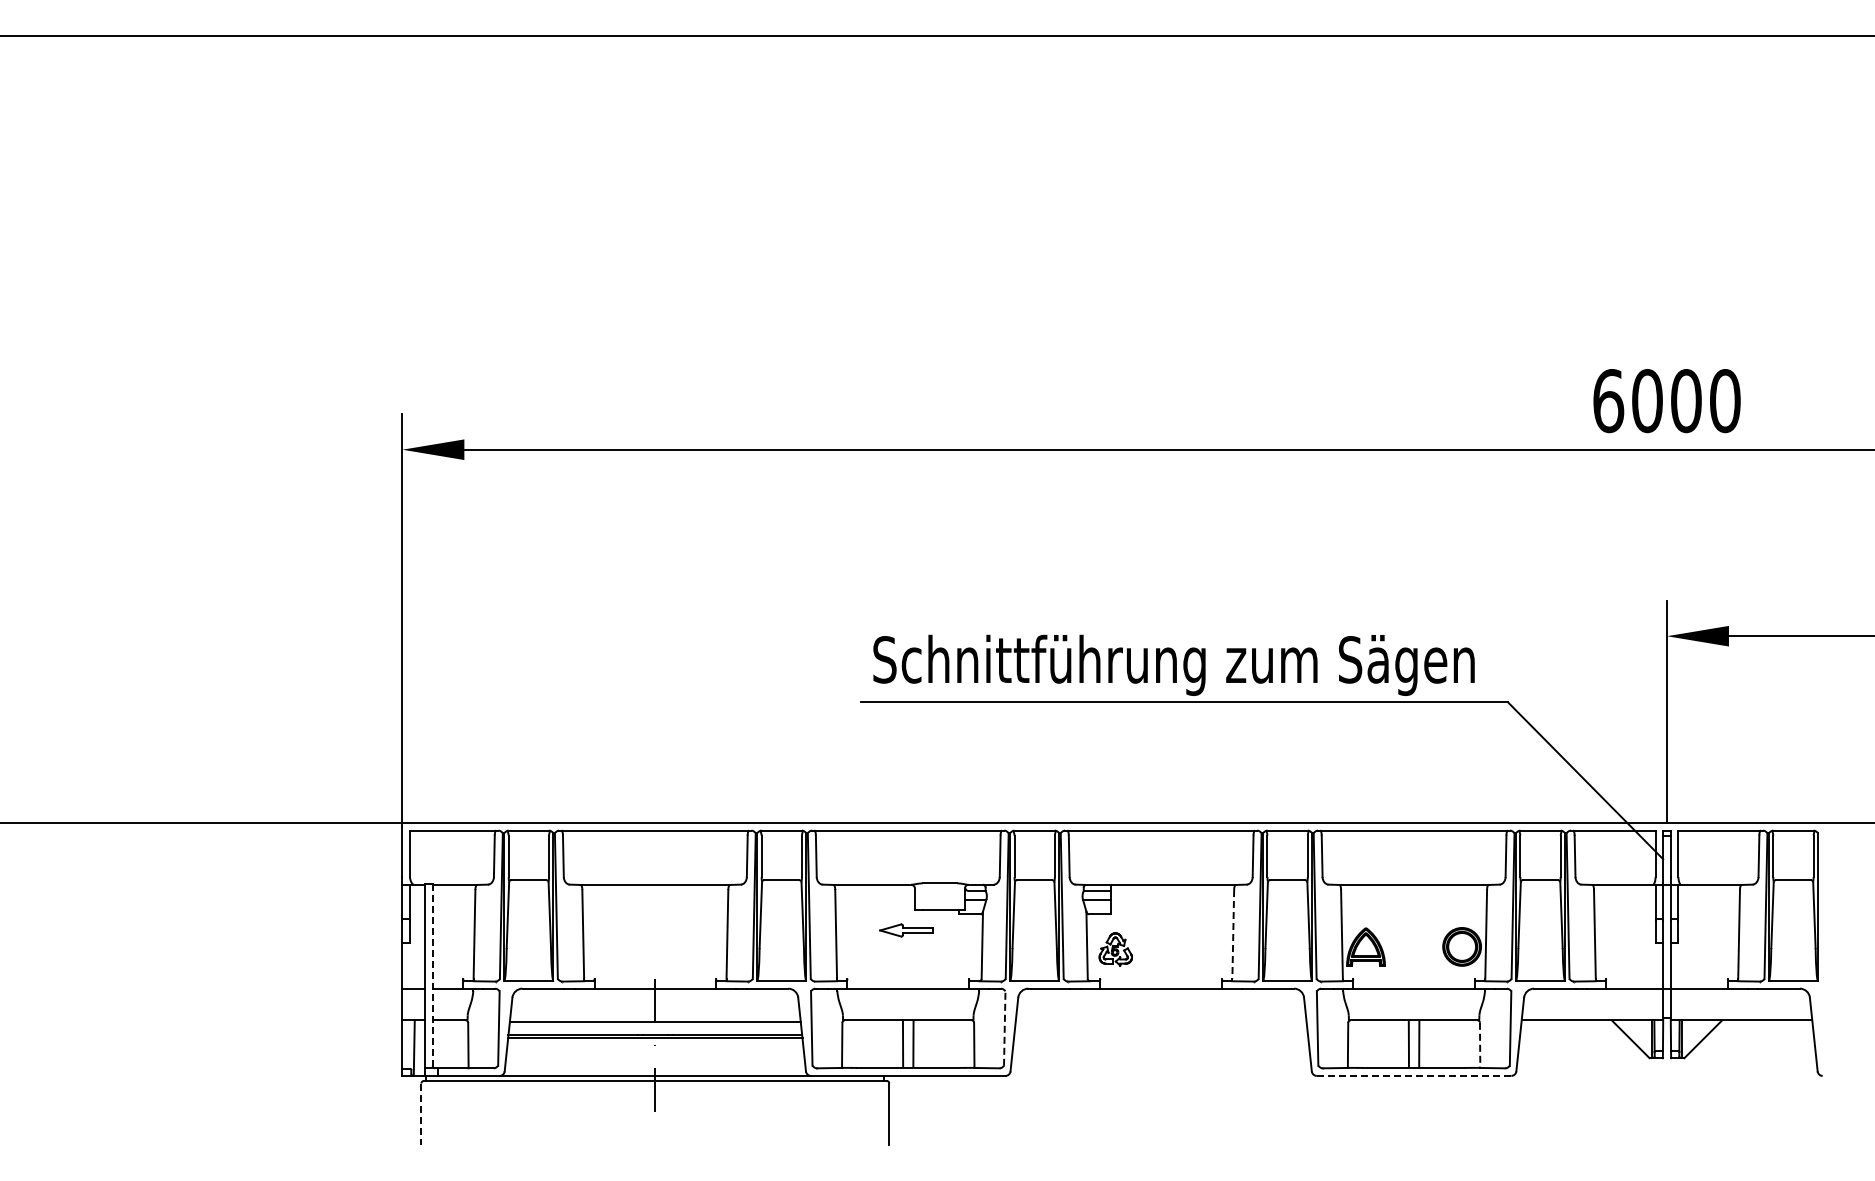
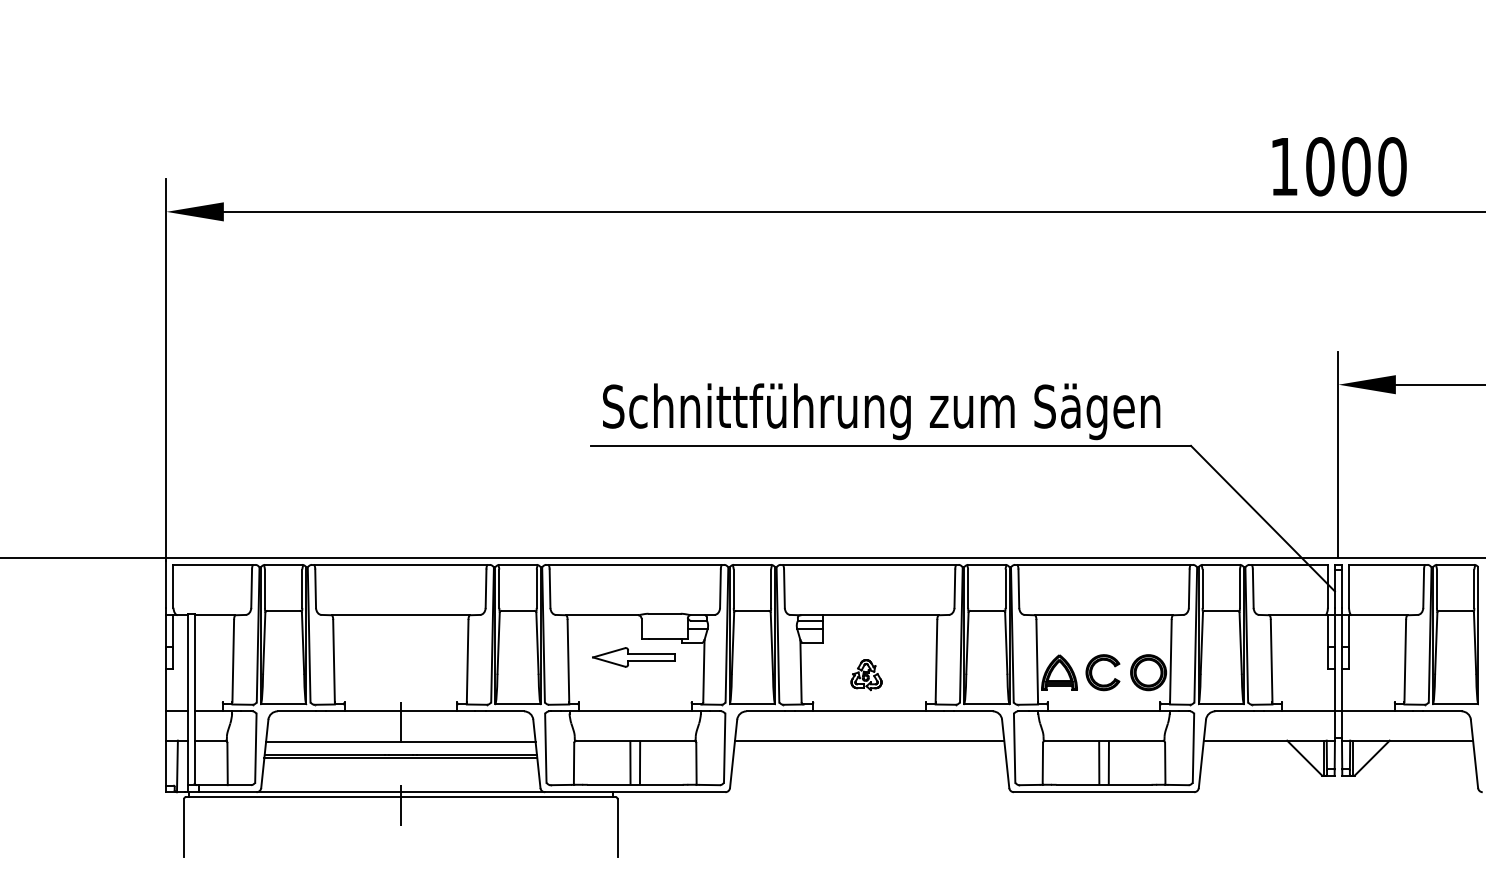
text: (1608, 401) -> (1284, 167), 6000 -> 1000
part: (906, 930) -> (633, 657), size x1.67
line: (1233, 934) -> (936, 661), dashed -> solid
part: (1401, 946) -> (1092, 672), added
part: (1115, 949) -> (866, 675), moved
line: (432, 975) -> (194, 699), dashed -> solid
line: (1160, 1020) -> (869, 740), added
line: (1004, 1028) -> (724, 748), dashed -> solid
line: (1480, 1045) -> (1165, 764), dashed -> solid
line: (1413, 1075) -> (1103, 791), dashed -> solid
line: (421, 1114) -> (184, 827), dashed -> solid

